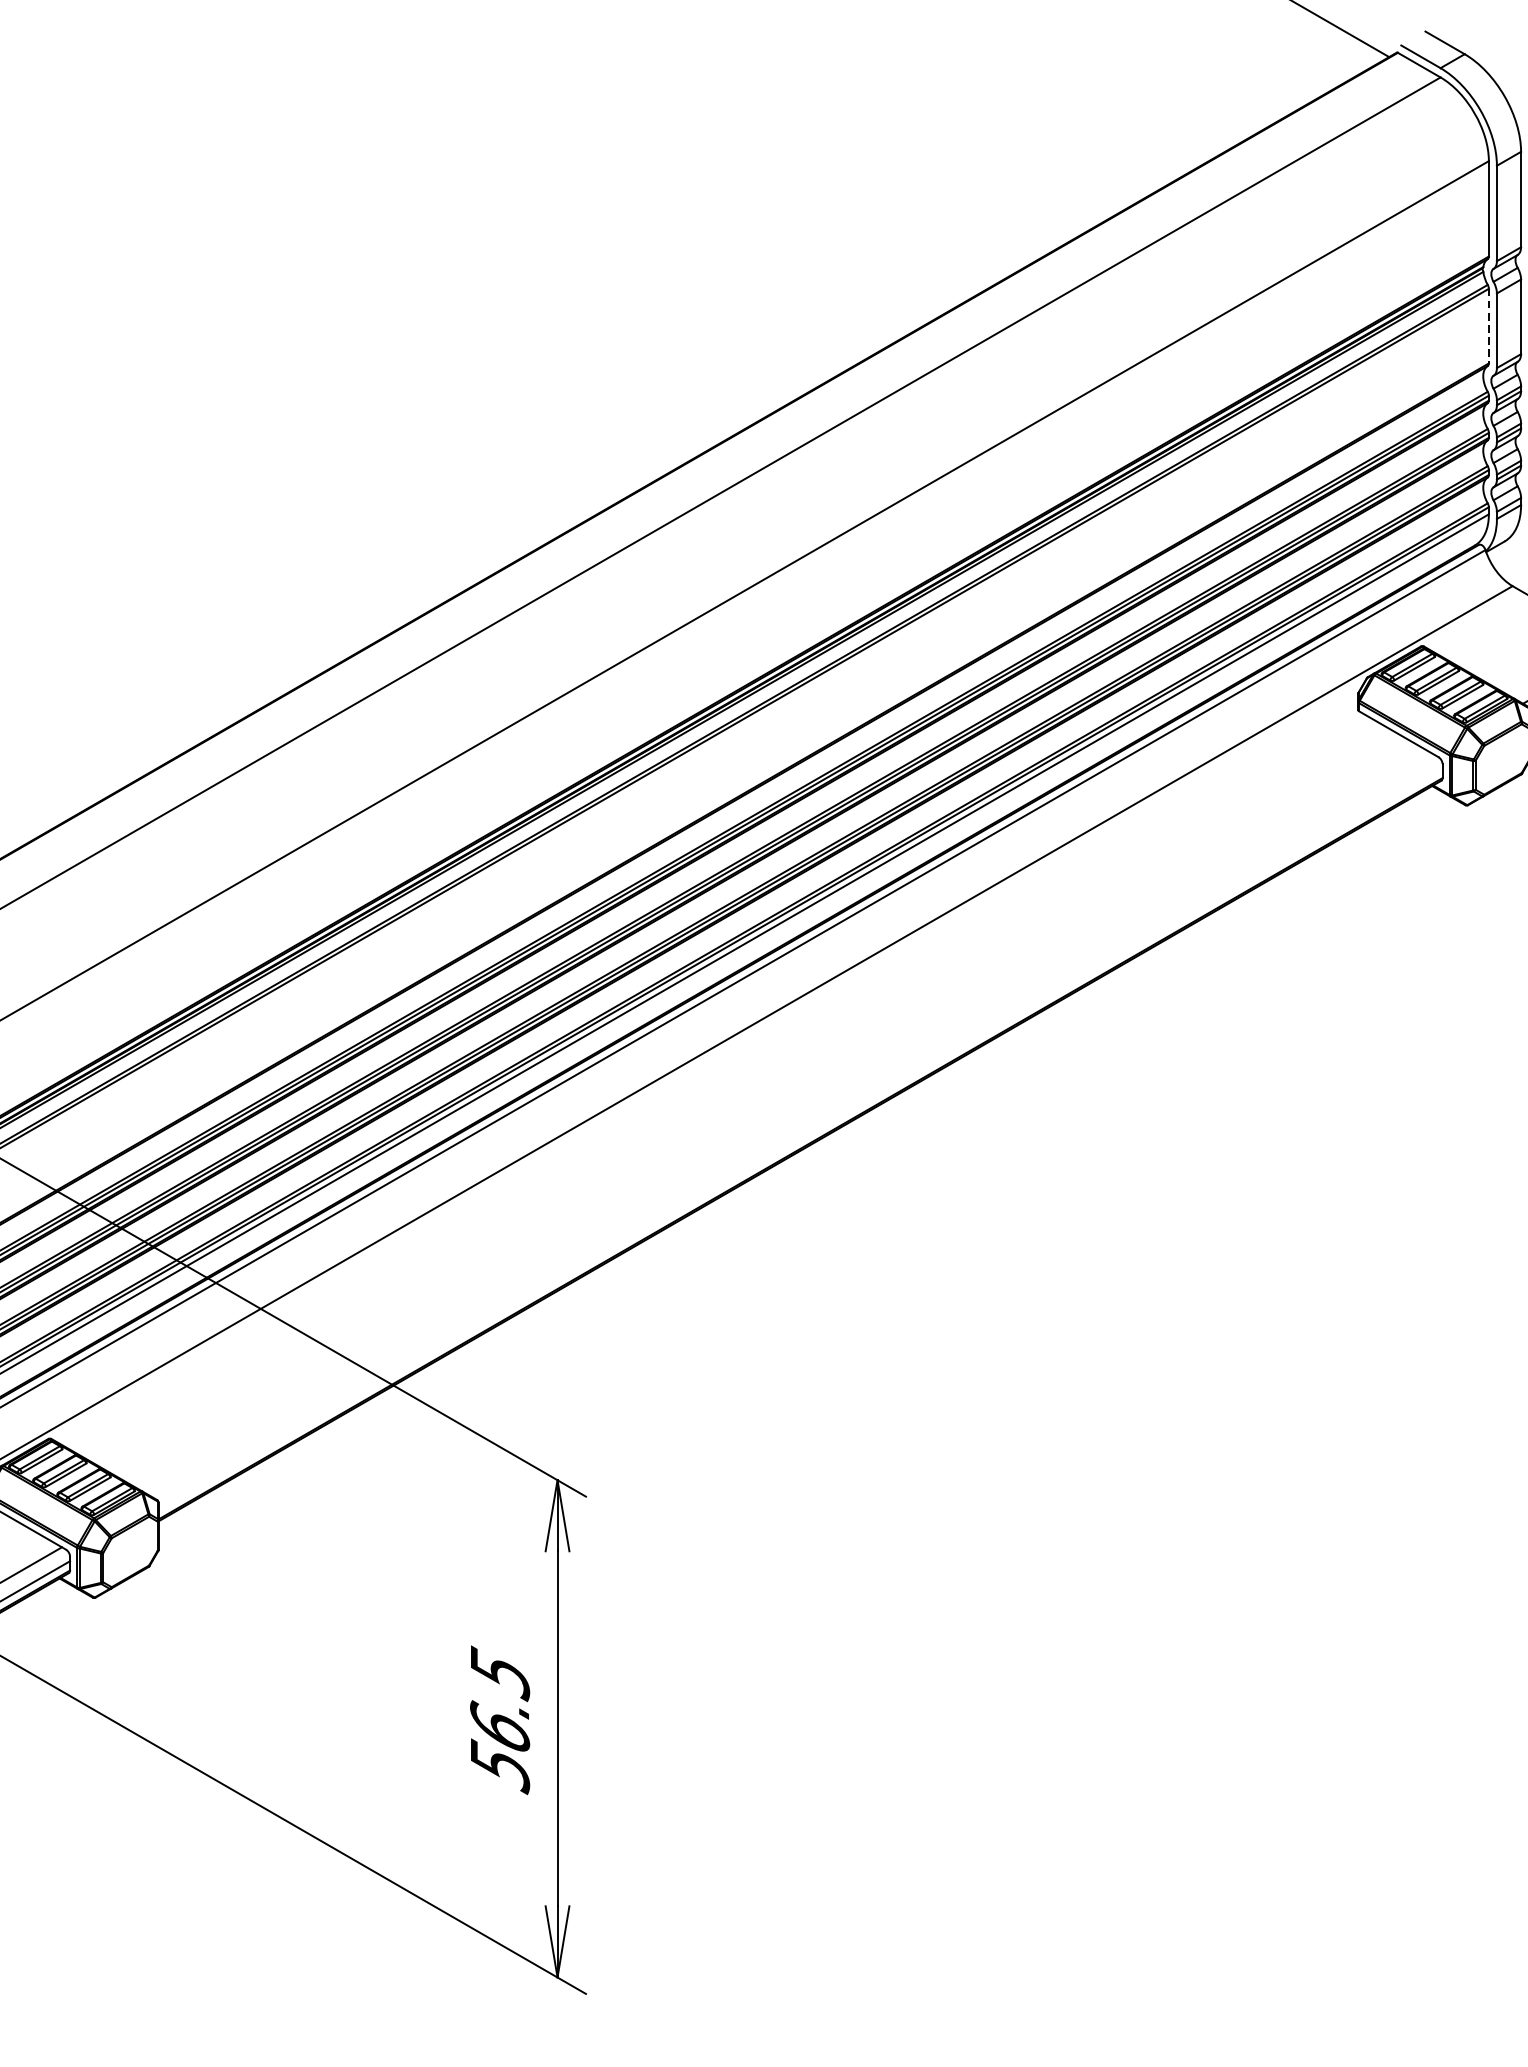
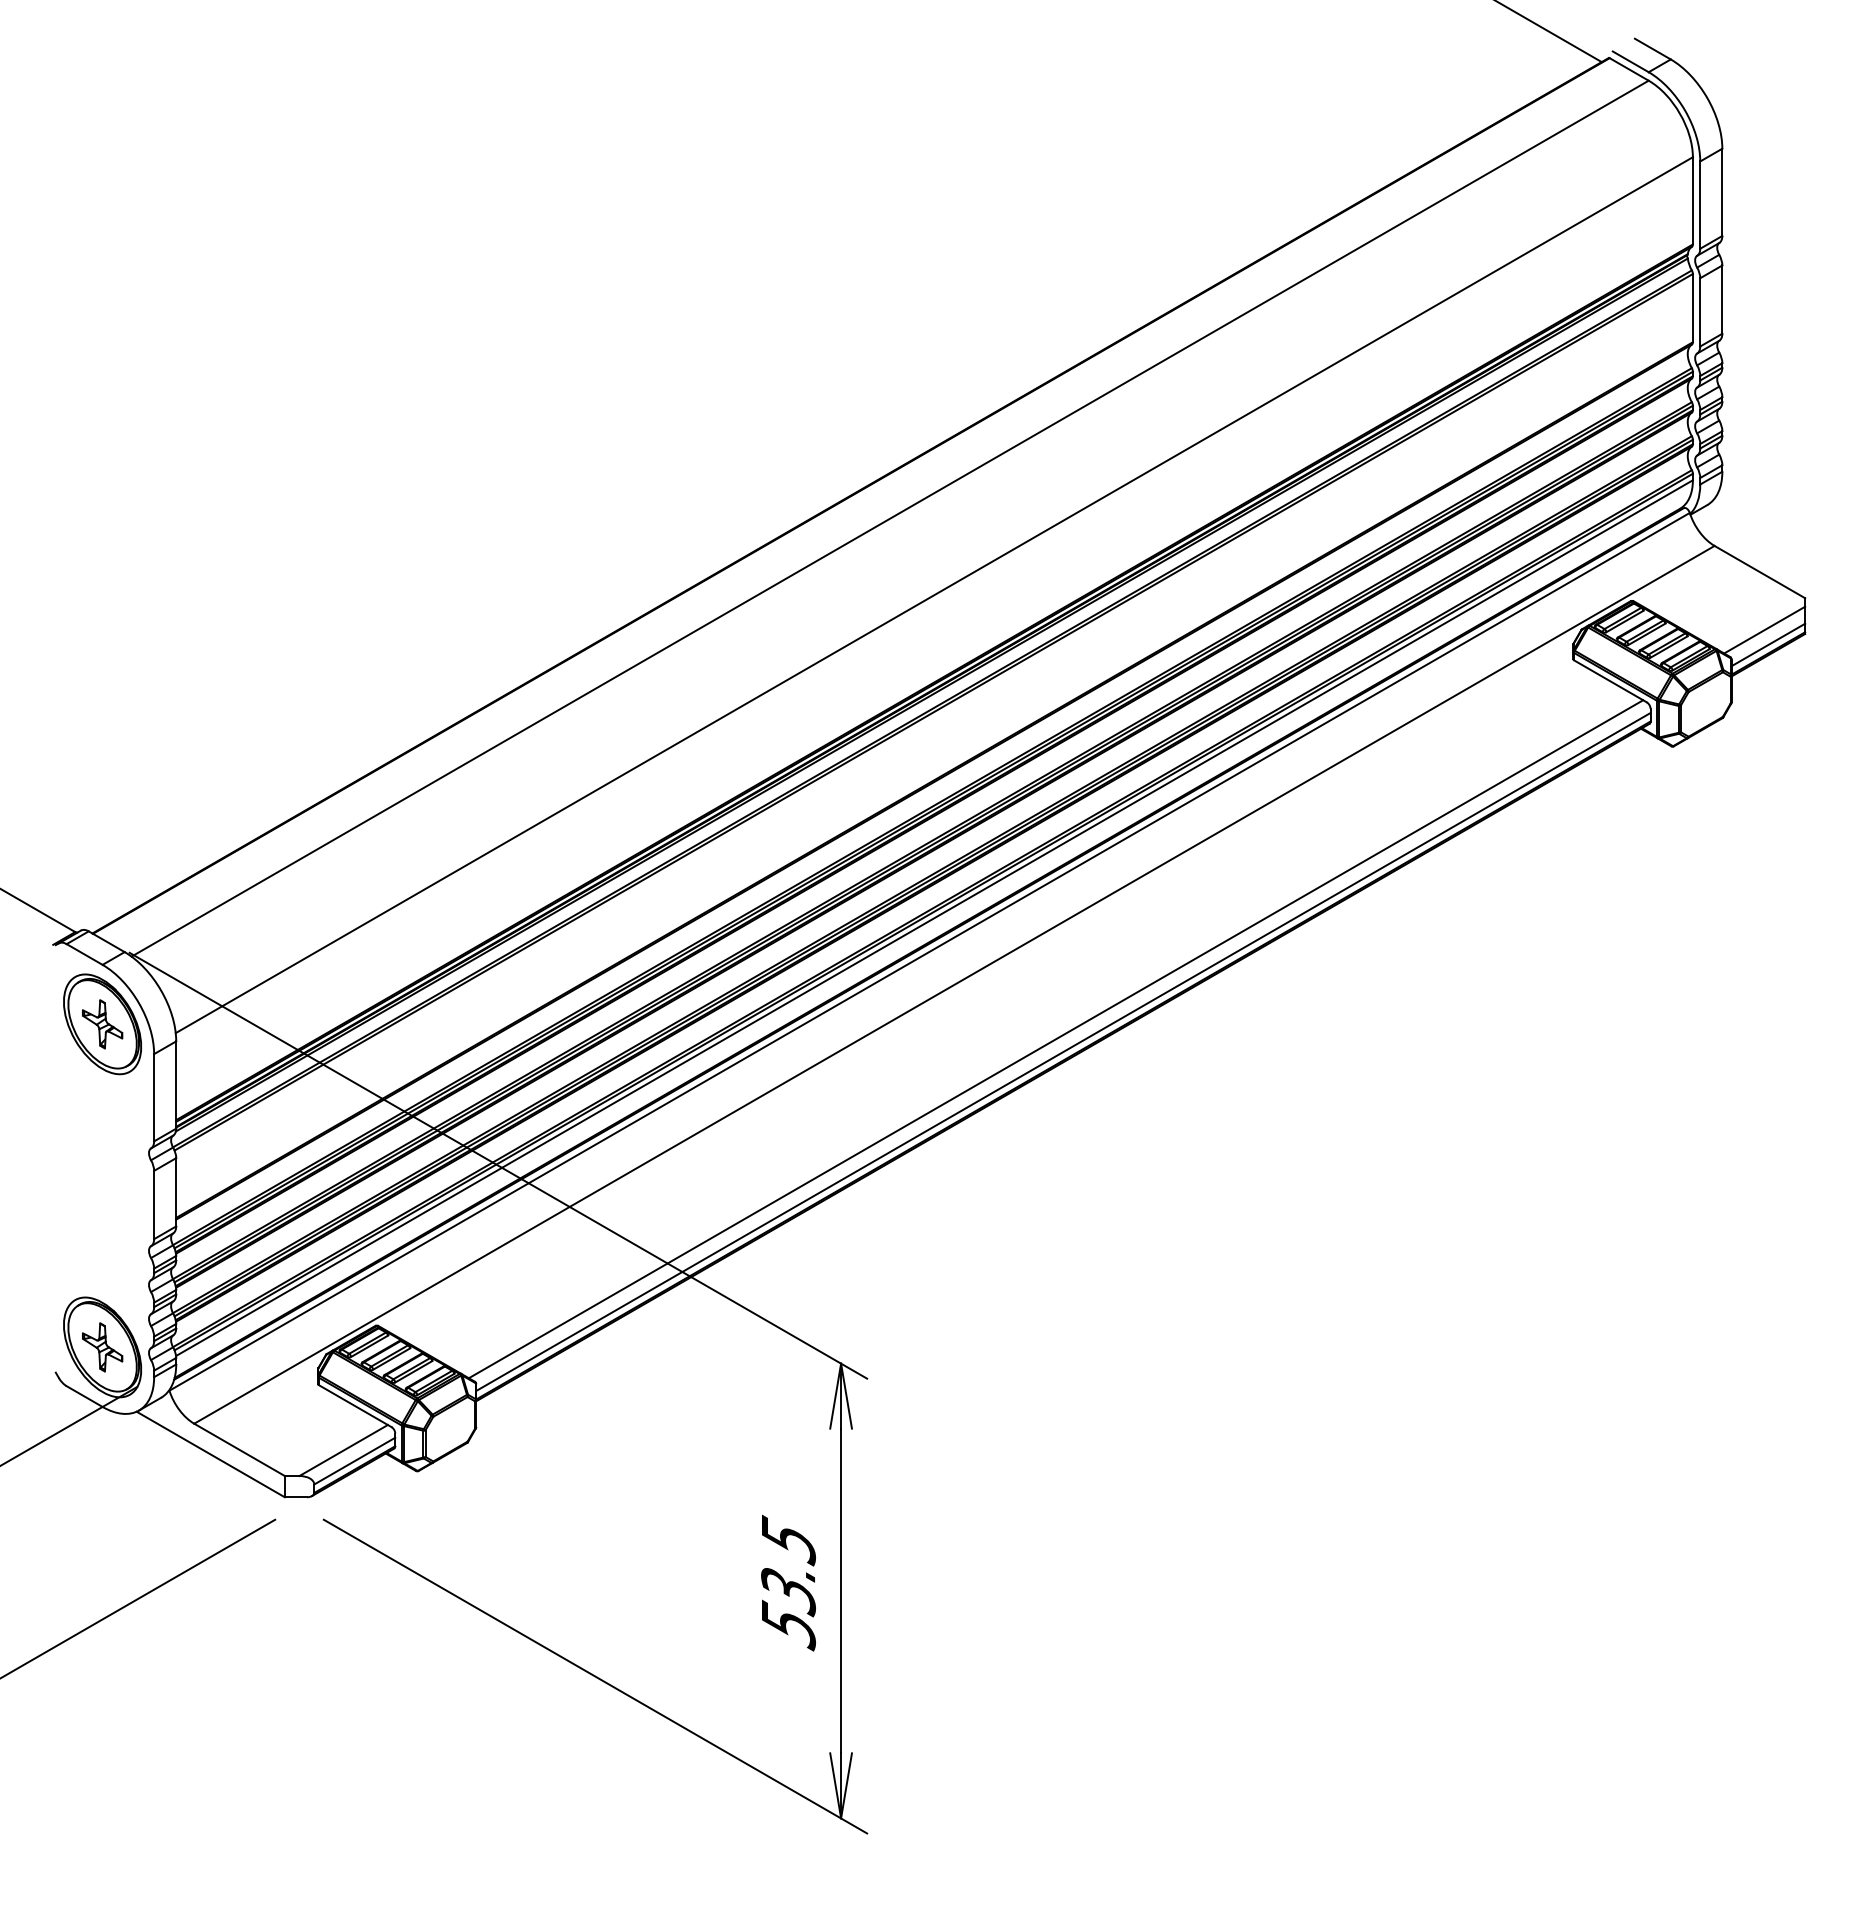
line: (1488, 326) -> (1692, 308), dashed -> solid
line: (791, 1125) -> (1055, 1039), added
line: (800, 1140) -> (1063, 1052), added
text: (500, 1728) -> (788, 1590), 56.5 -> 53.5

